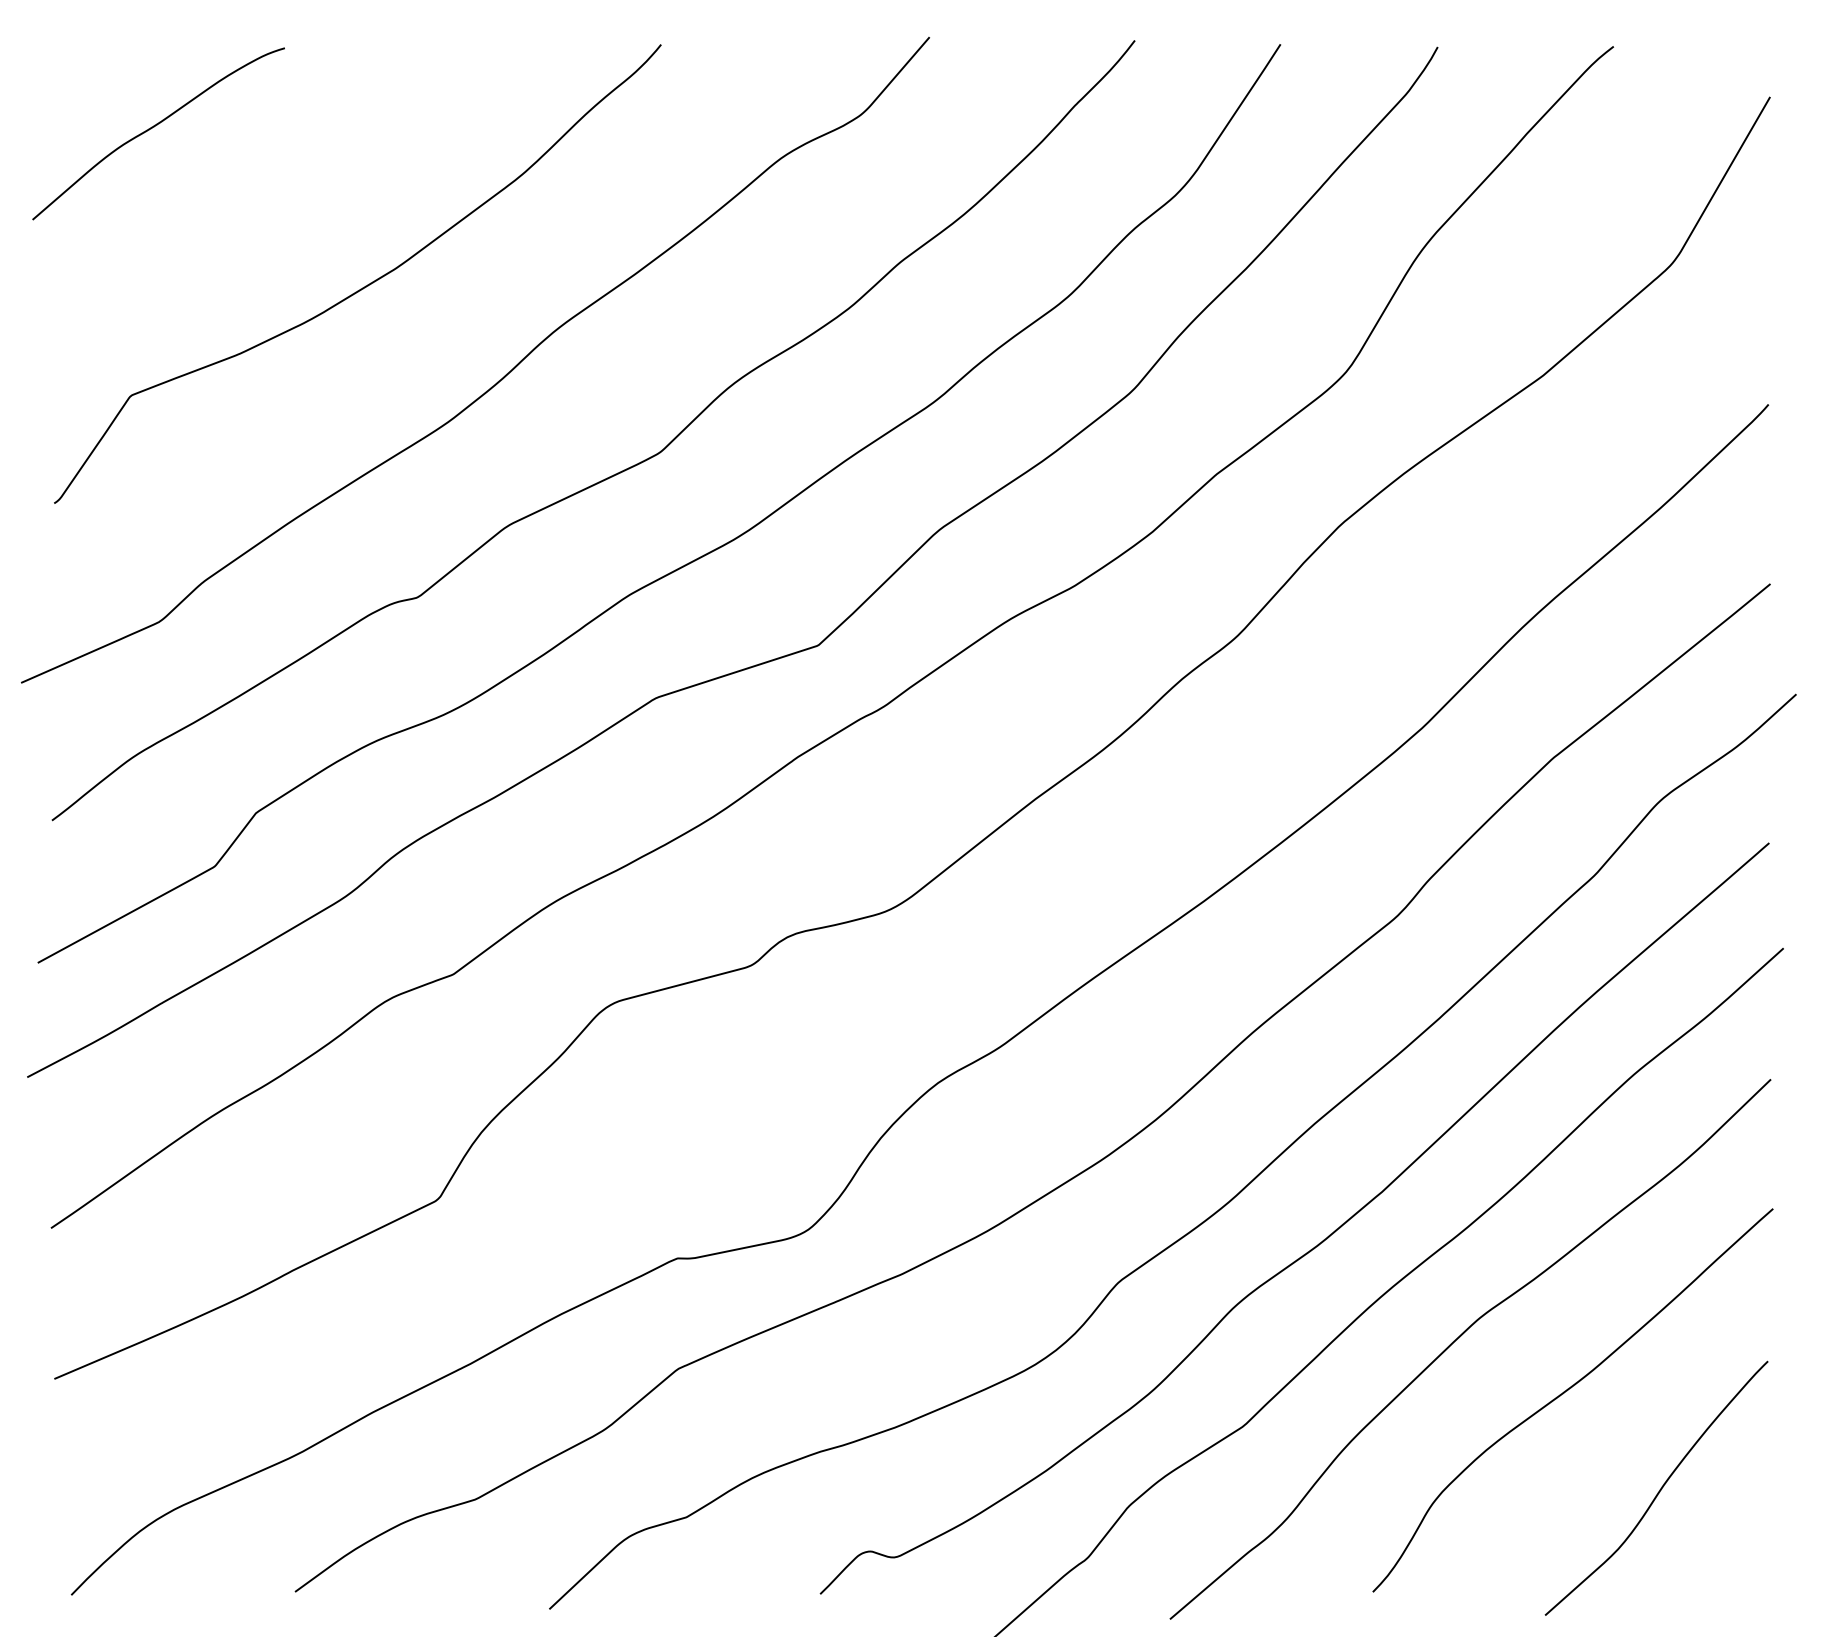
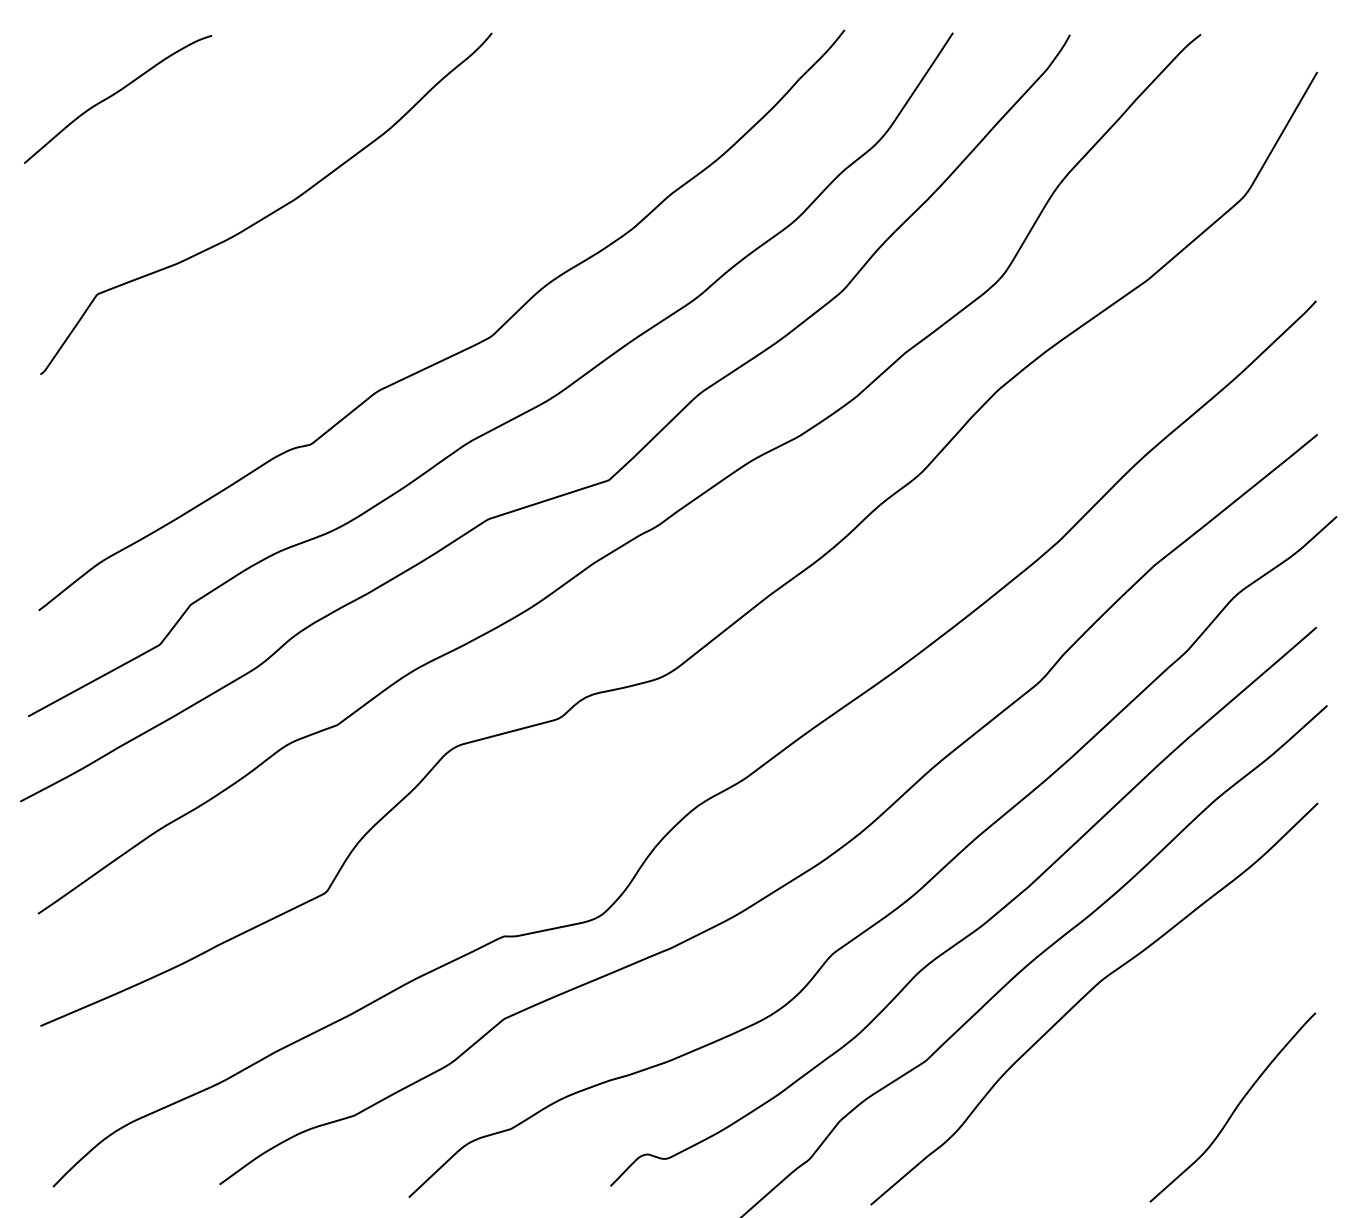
curve: (492, 385) -> (366, 286), removed
curve: (1566, 1392) -> (1165, 1036), removed

